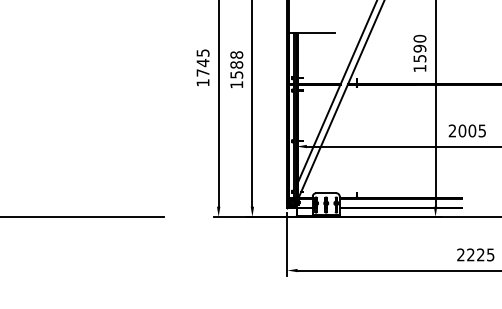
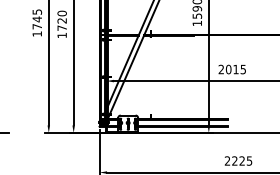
text: (236, 64) -> (61, 20), 1588 -> 1720
text: (472, 130) -> (236, 69), 2005 -> 2015

